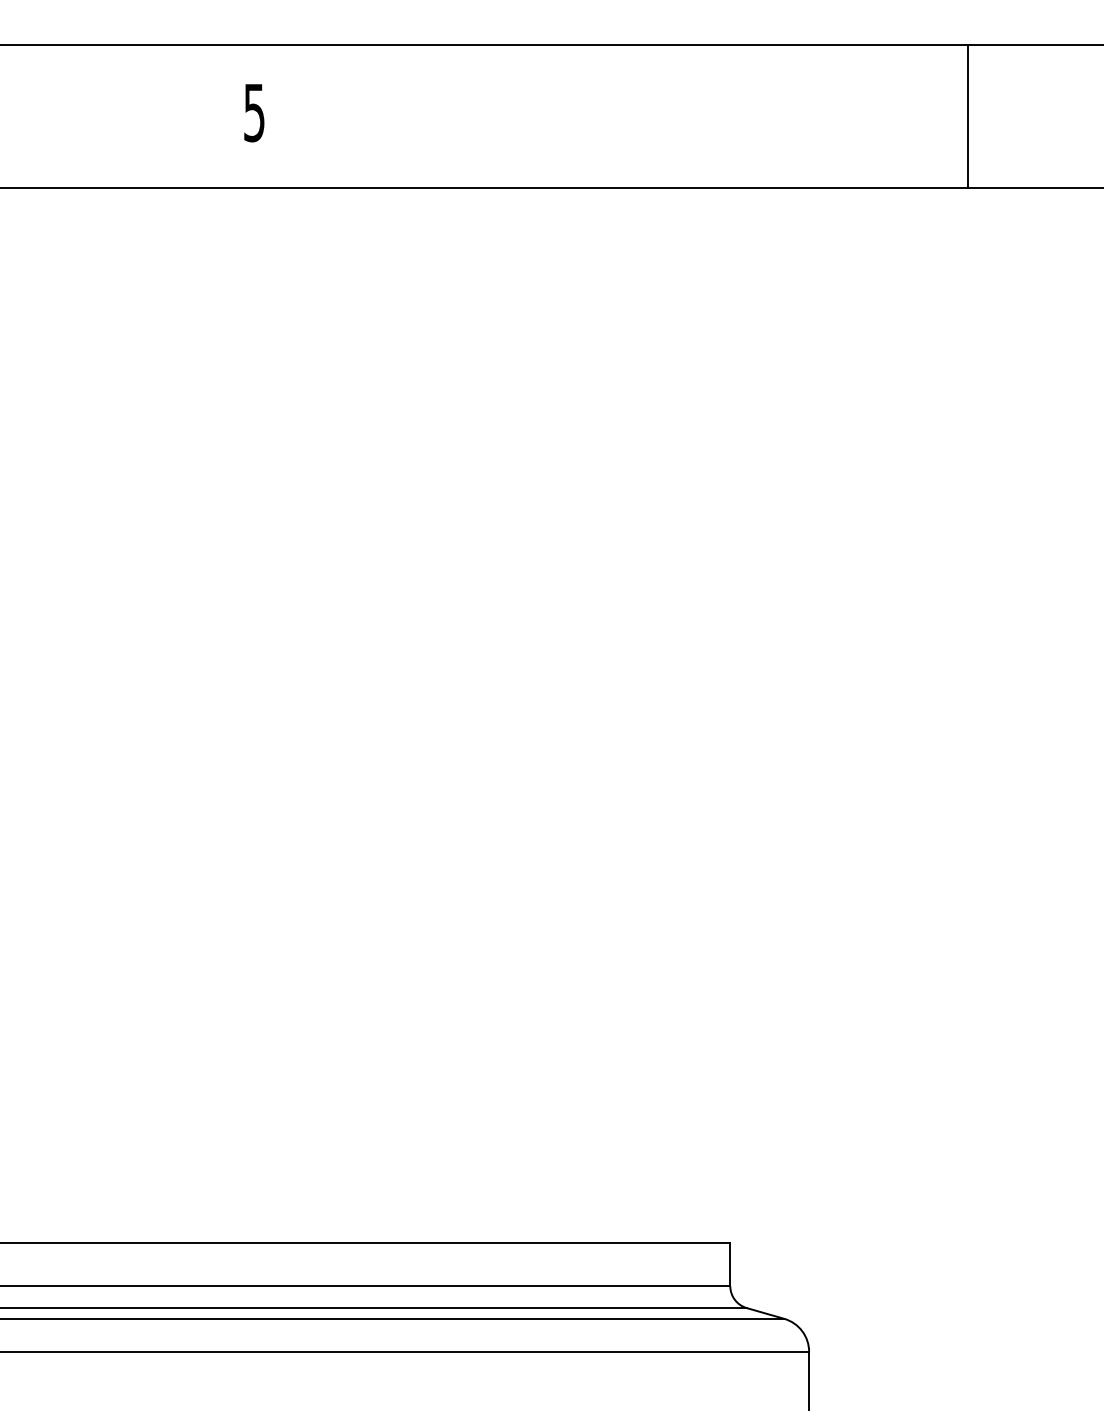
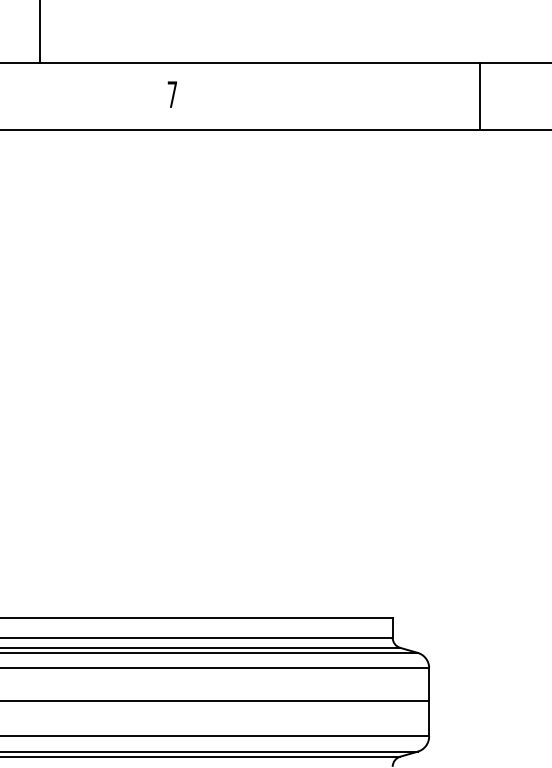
text: (254, 112) -> (172, 94), 5 -> 7
line: (967, 116) -> (479, 96), moved

